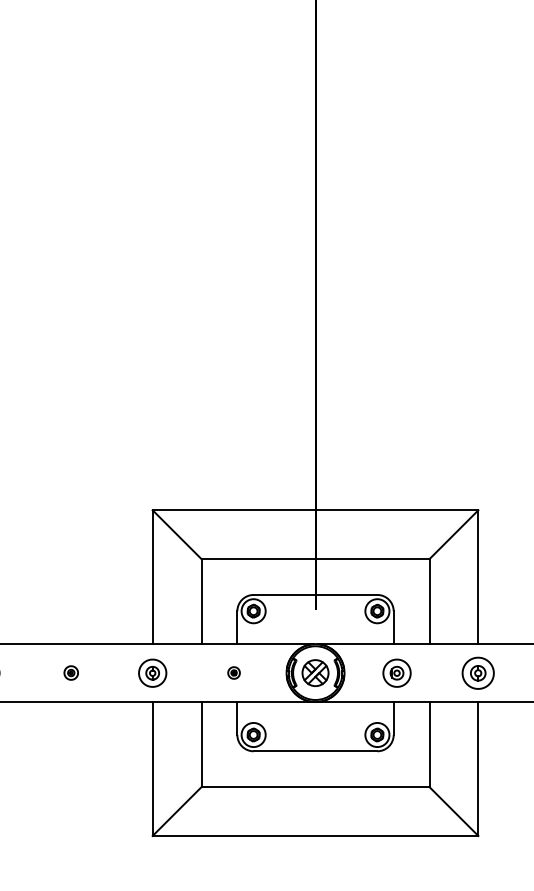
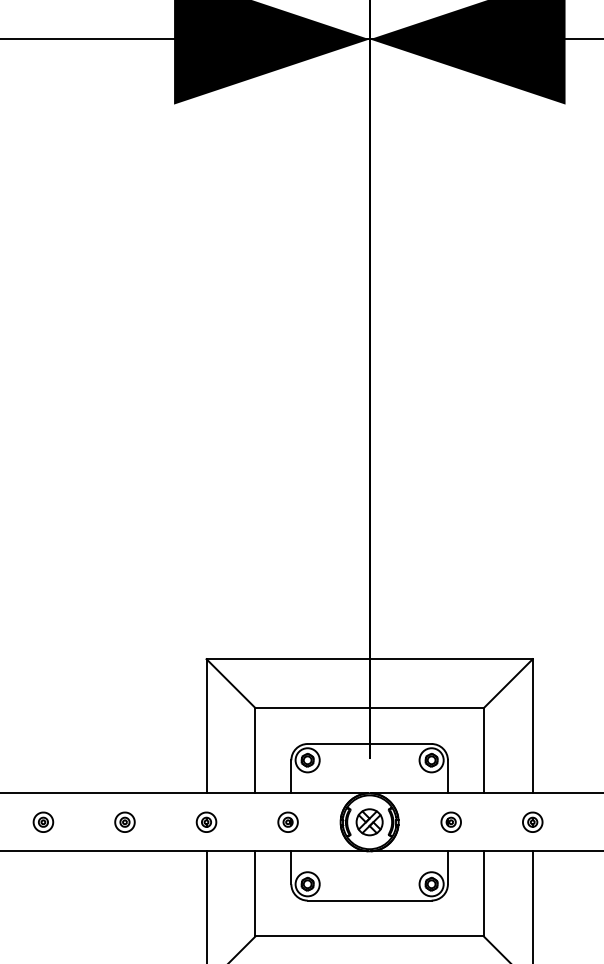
part: (70, 672) -> (124, 821), size x1.43
part: (152, 672) -> (206, 821), size x0.71
part: (233, 672) -> (287, 821), size x1.67
part: (396, 672) -> (450, 821), size x0.71
part: (478, 672) -> (532, 821), size x0.62

